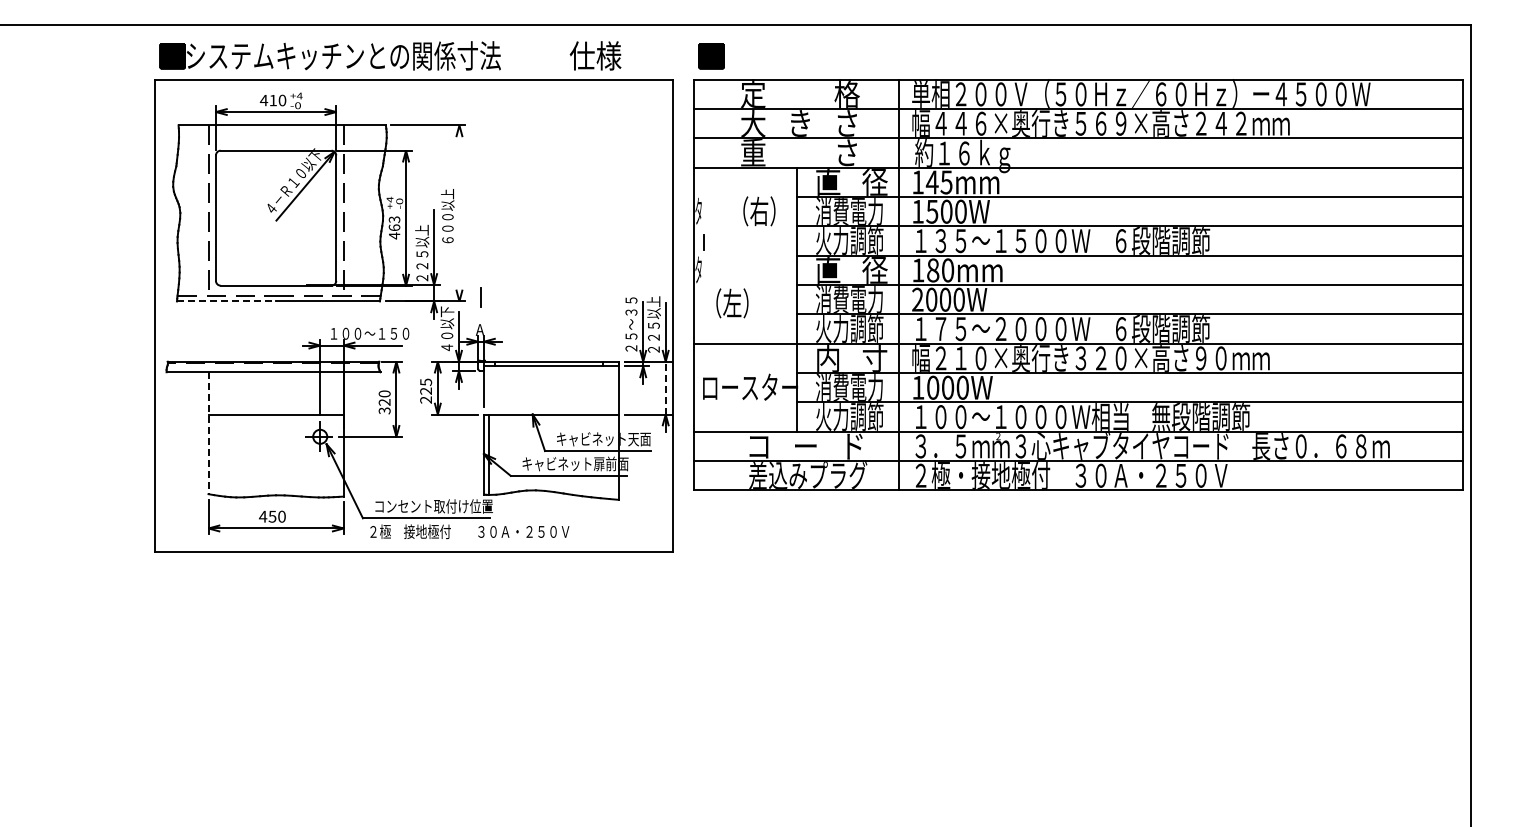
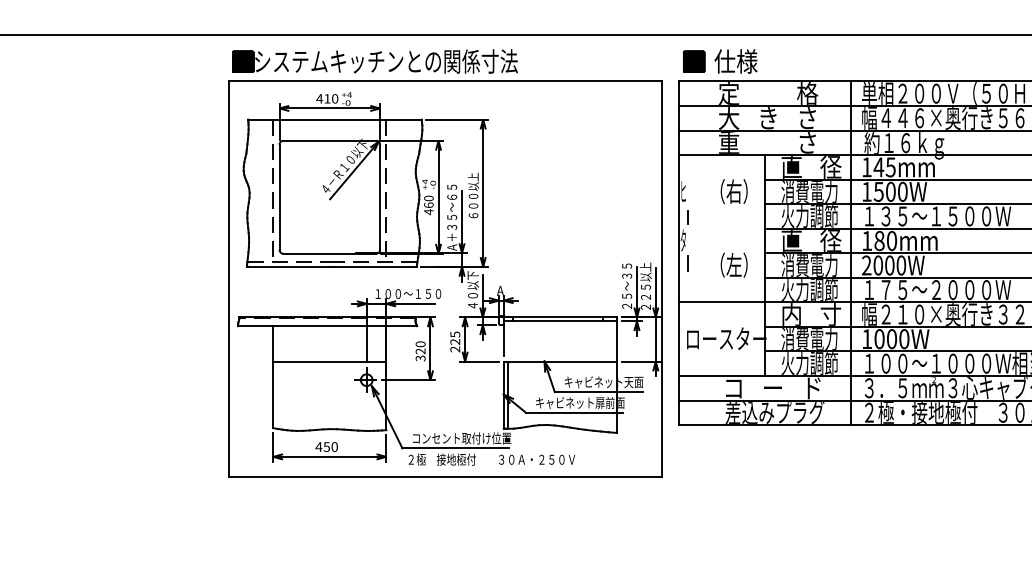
text: (595, 55) -> (735, 61), moved
text: (698, 210) -> (683, 190), タ -> ヒ
line: (459, 213) -> (483, 193), added
text: (394, 219) -> (428, 198), 463 -> 460
text: (422, 242) -> (452, 217), ２２５以上 -> Ａ＋３５～６５
line: (480, 297) -> (687, 263), moved
line: (226, 301) -> (288, 266), dashed -> solid
text: (732, 303) -> (734, 265), moved
line: (665, 387) -> (655, 338), dashed -> solid
line: (208, 433) -> (273, 377), dashed -> solid

